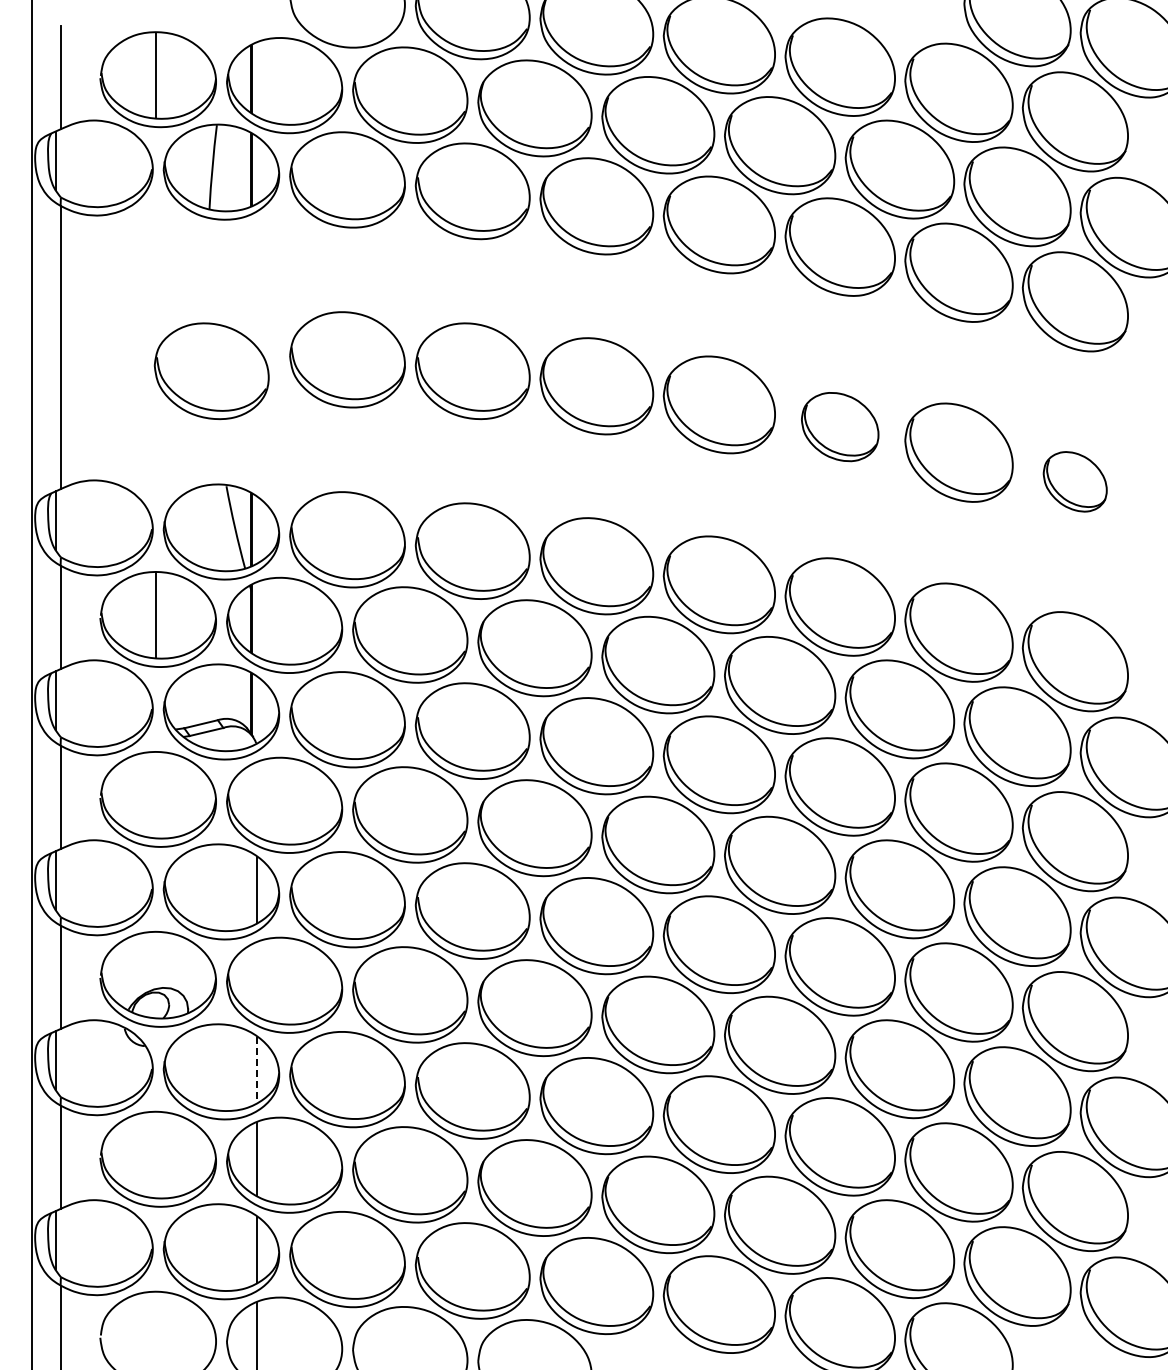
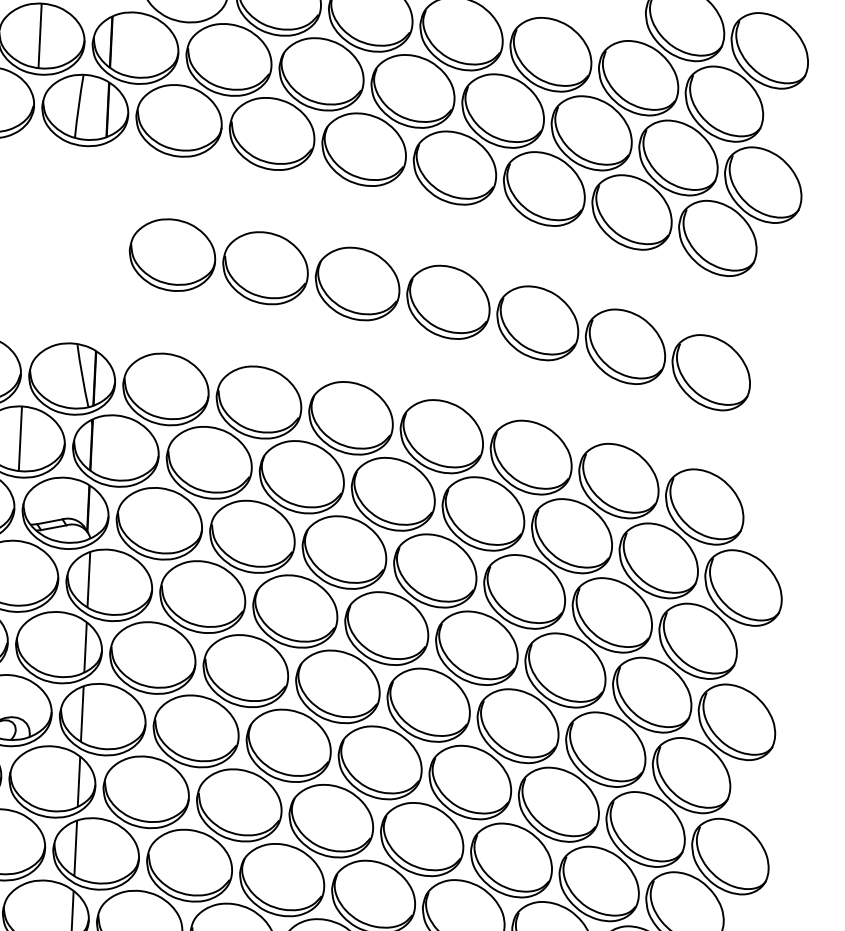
part: (211, 371) -> (70, 258), removed
part: (839, 426) -> (537, 322), size x1.43
part: (1074, 481) -> (710, 372), size x1.67
line: (257, 798) -> (89, 579), added
line: (257, 978) -> (82, 713), added
line: (257, 1069) -> (79, 781), dashed -> solid

